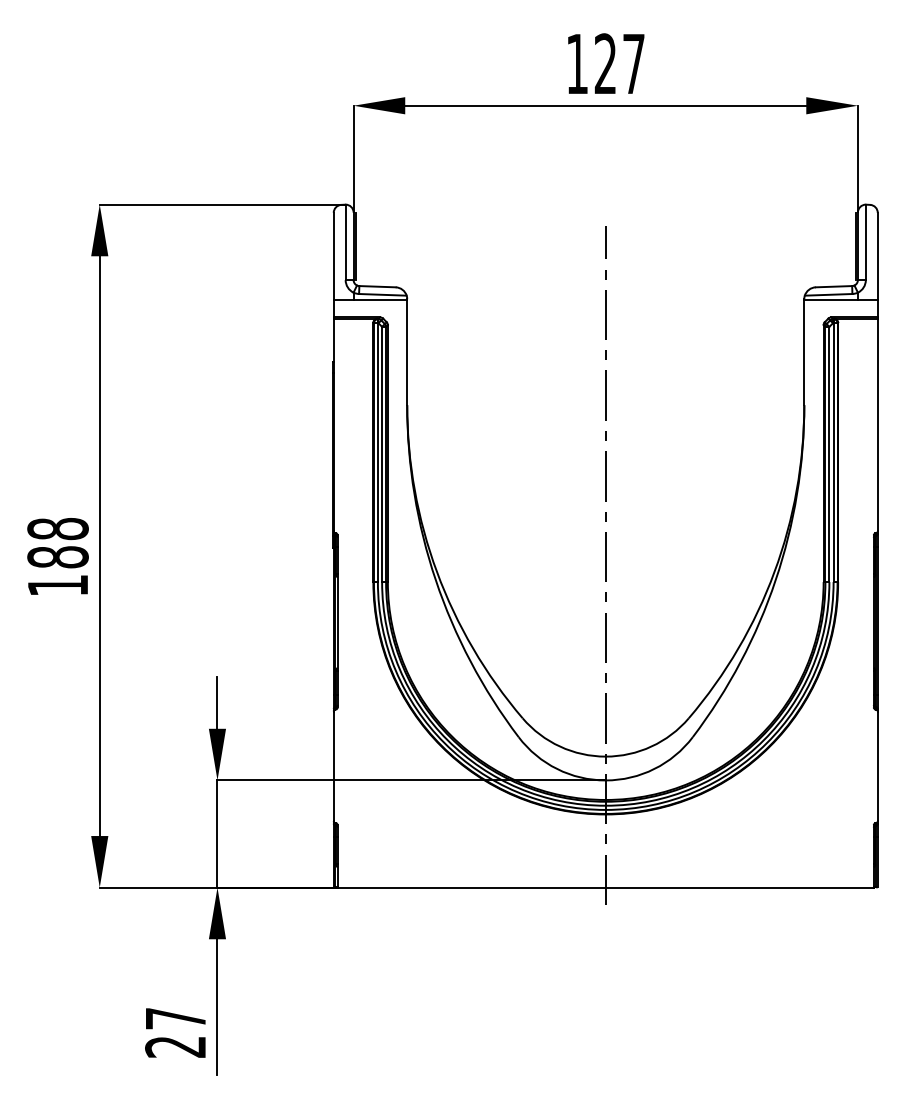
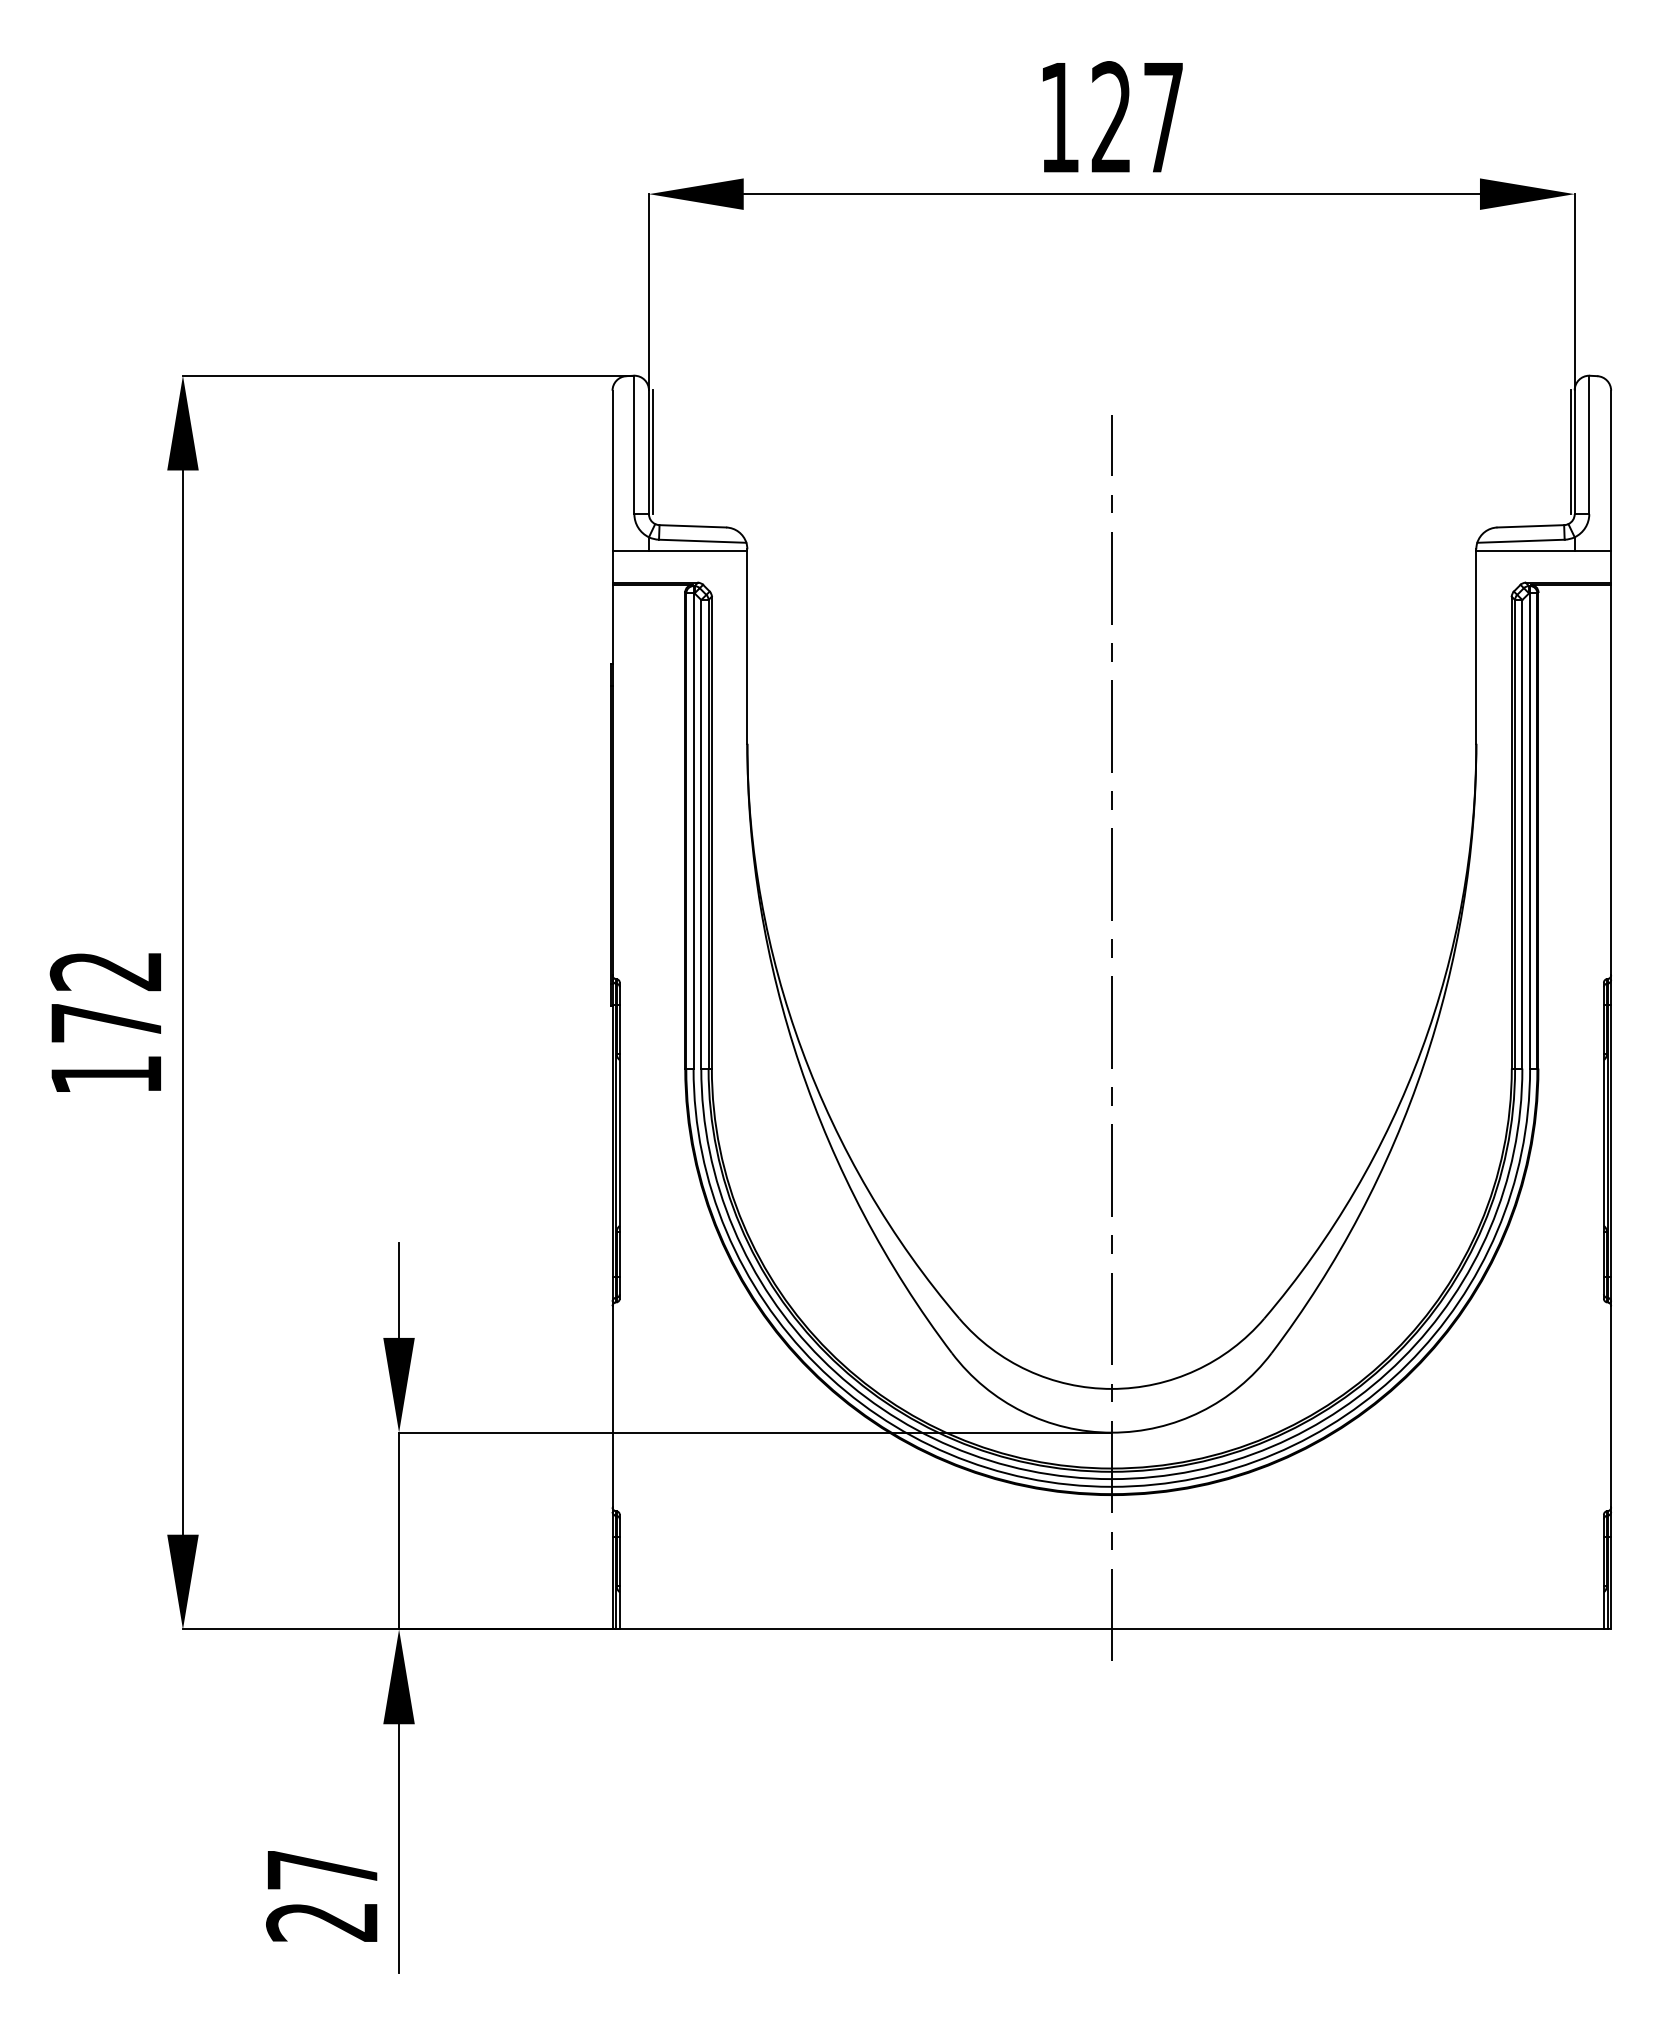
text: (57, 543) -> (105, 997), 188 -> 172

